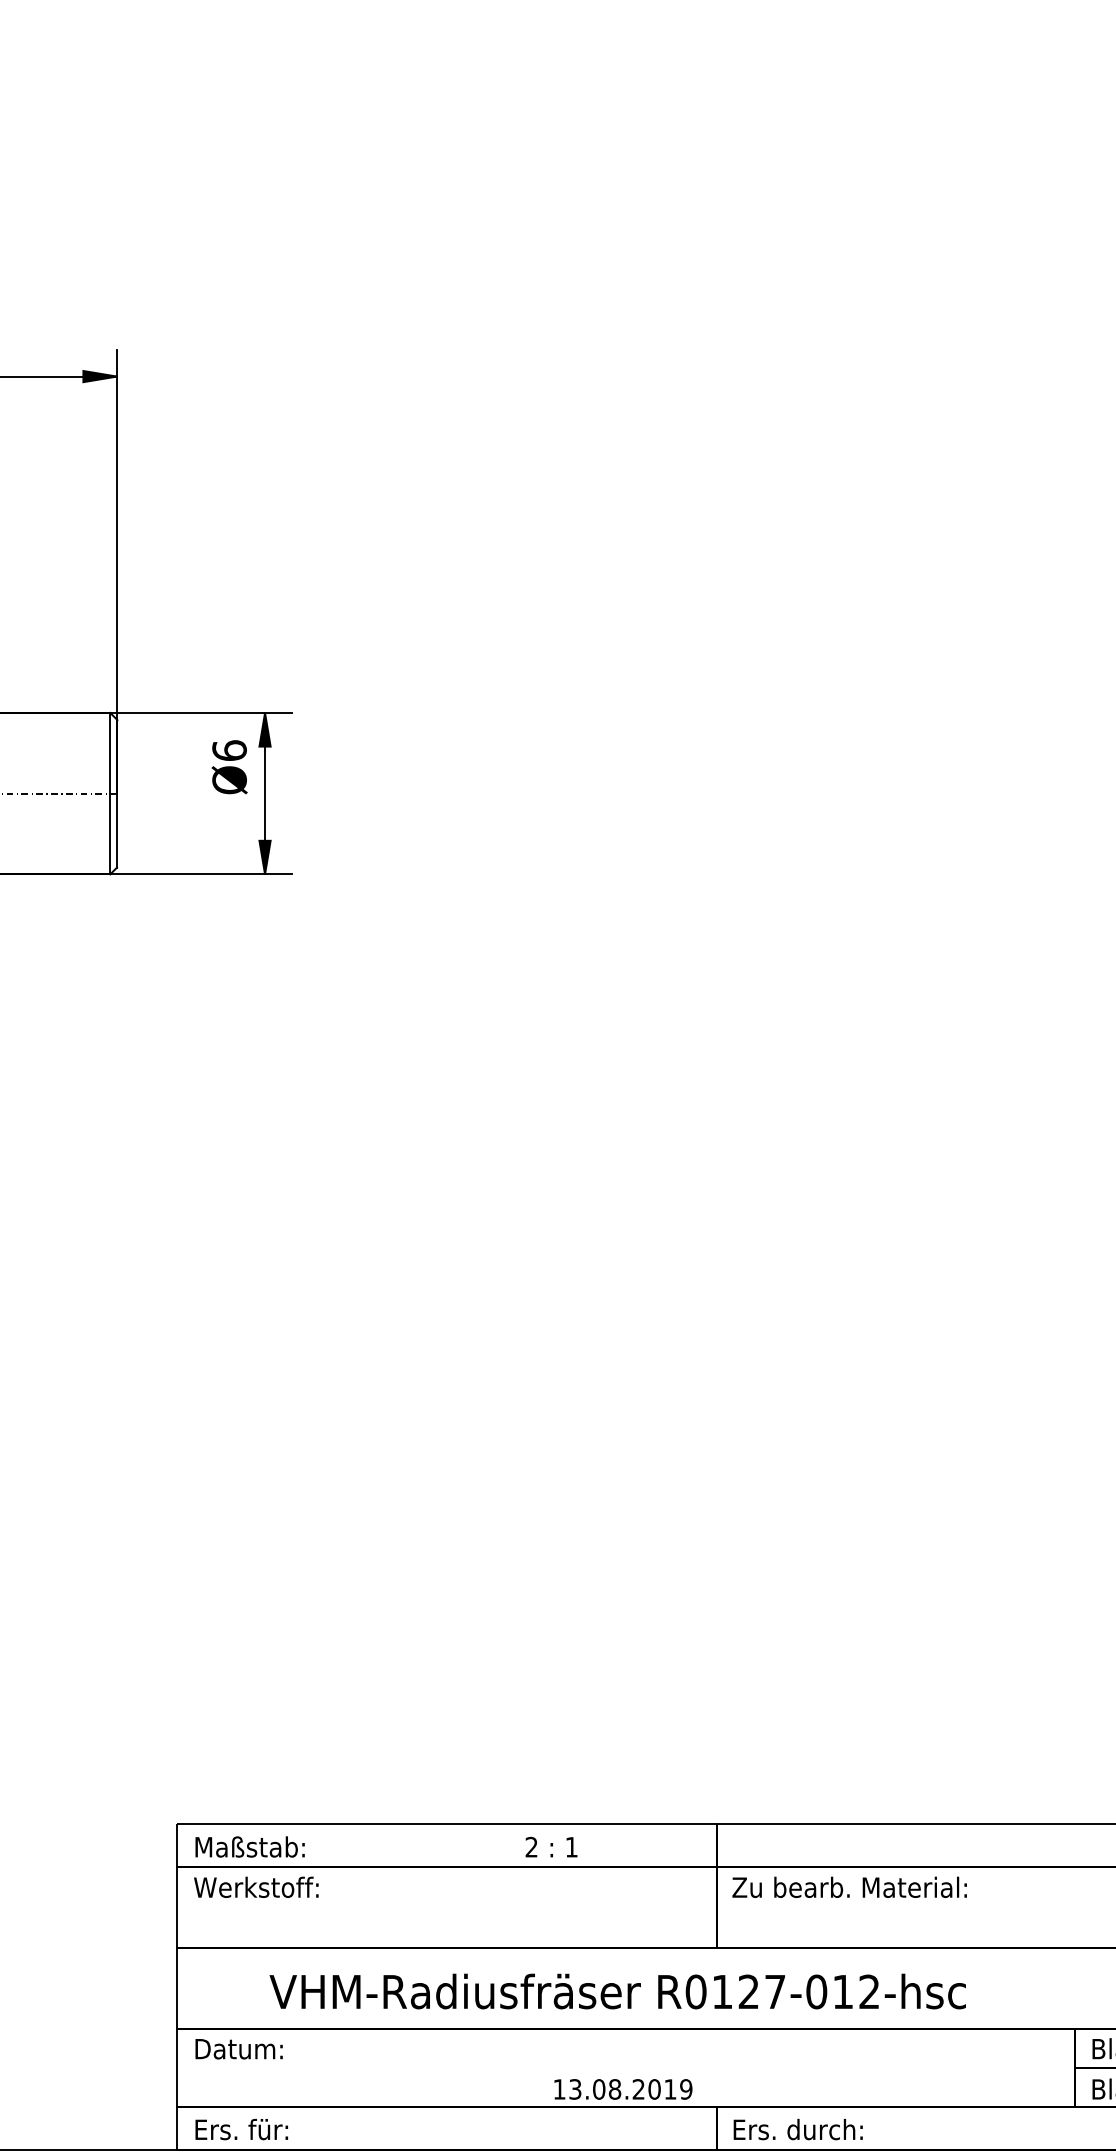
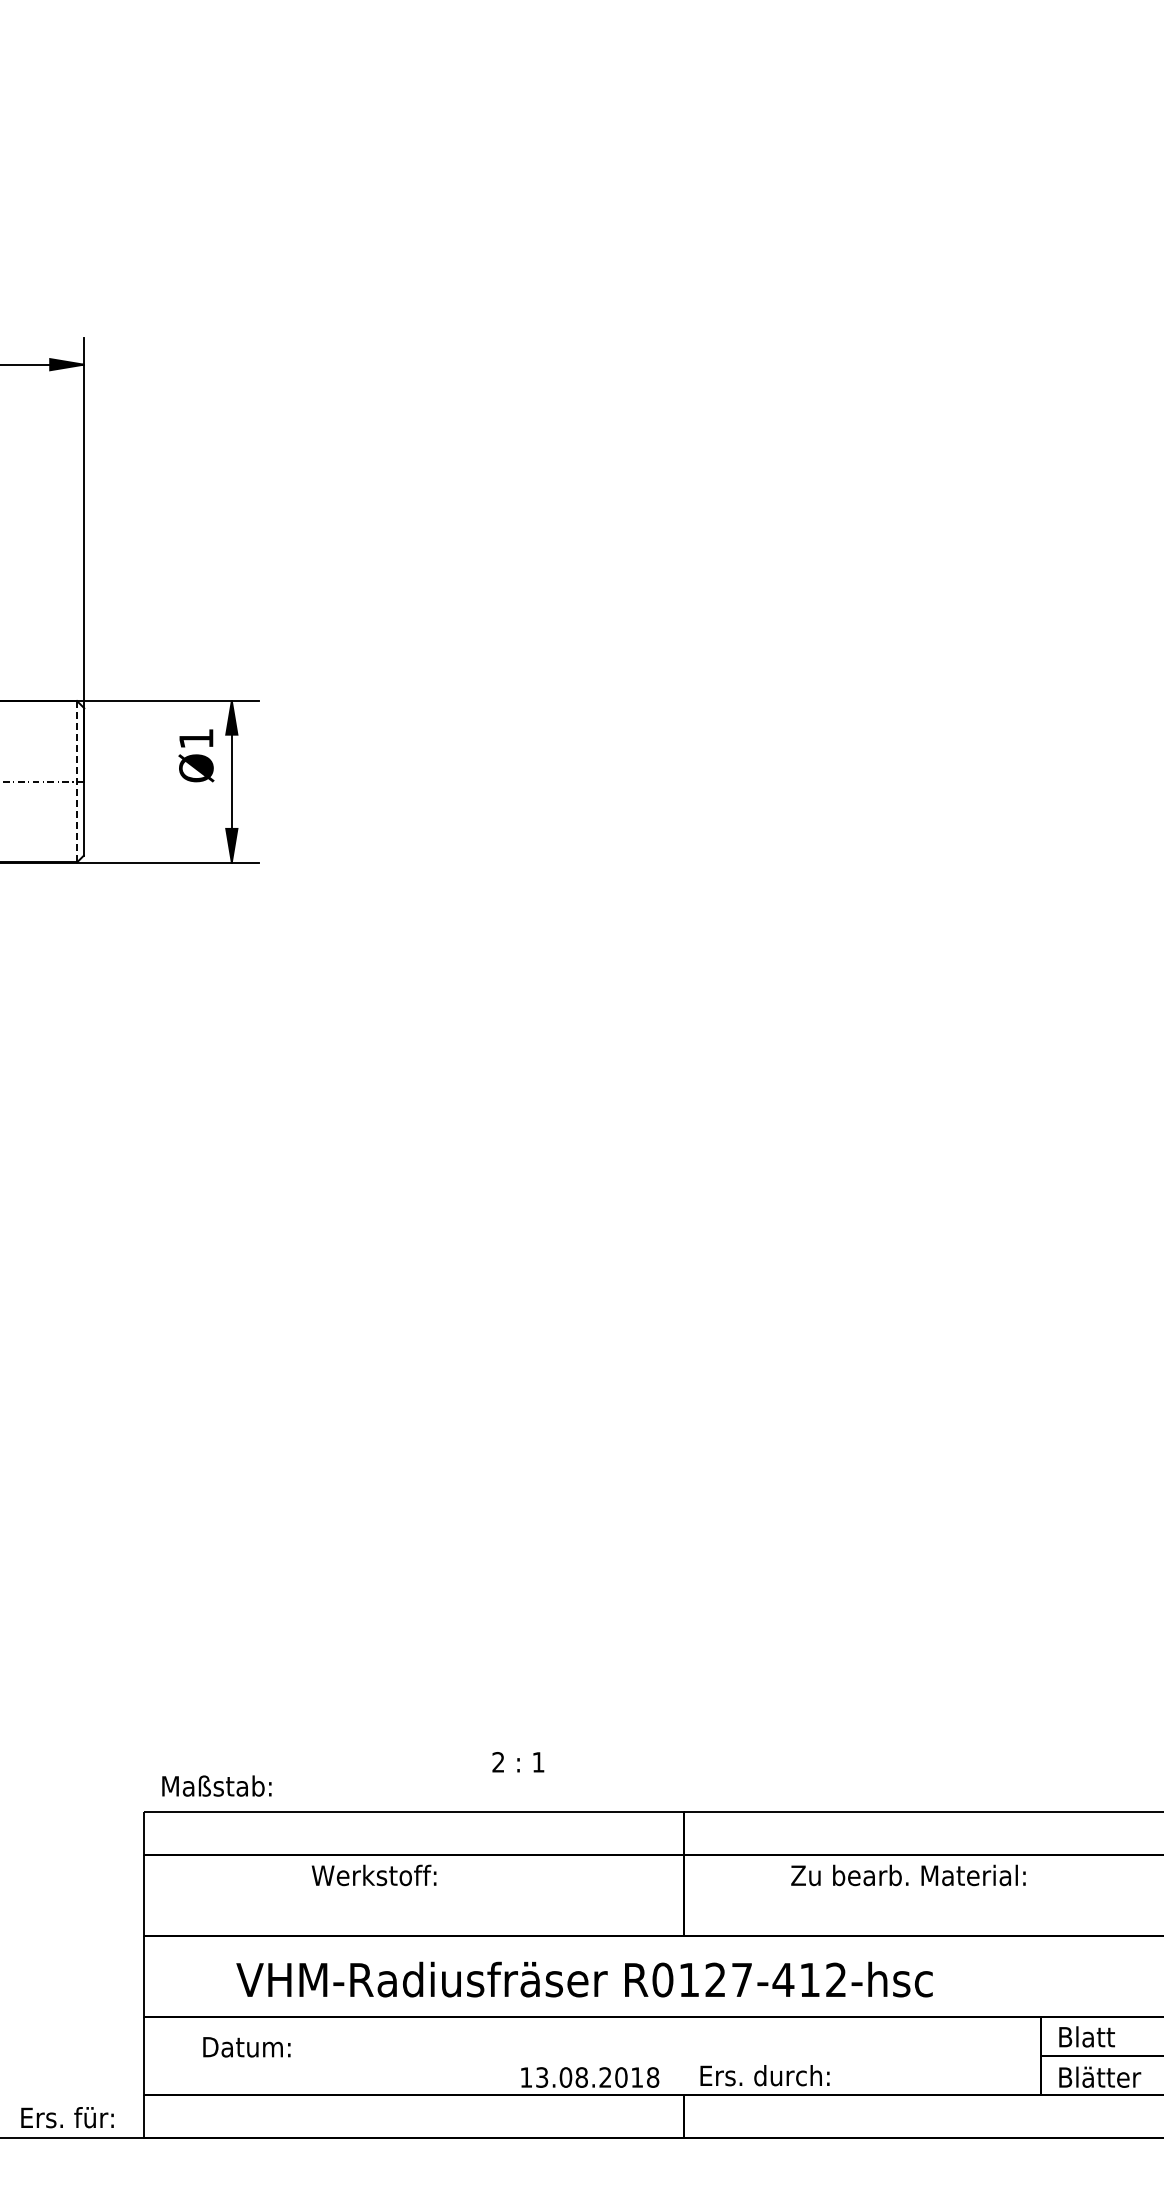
text: (229, 750) -> (196, 738), Ø6 -> Ø1
line: (110, 793) -> (77, 781), solid -> dashed
text: (249, 1846) -> (216, 1785), moved
text: (551, 1847) -> (518, 1762), moved
text: (255, 1887) -> (373, 1875), moved
text: (849, 1887) -> (908, 1875), moved
text: (816, 1991) -> (783, 1979), R0127-012-hsc -> R0127-412-hsc
text: (238, 2049) -> (246, 2047), moved
text: (685, 2089) -> (652, 2077), 13.08.2019 -> 13.08.2018
text: (241, 2129) -> (67, 2117), moved
text: (797, 2129) -> (764, 2075), moved

